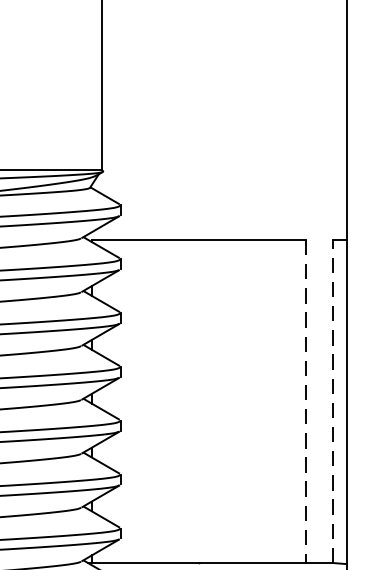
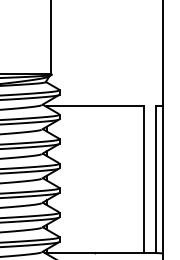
line: (304, 401) -> (143, 179), dashed -> solid
line: (333, 401) -> (156, 179), dashed -> solid

